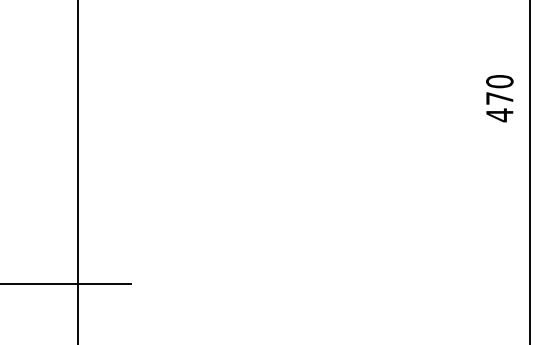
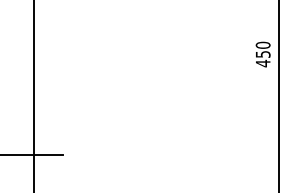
text: (500, 98) -> (263, 54), 470 -> 450

